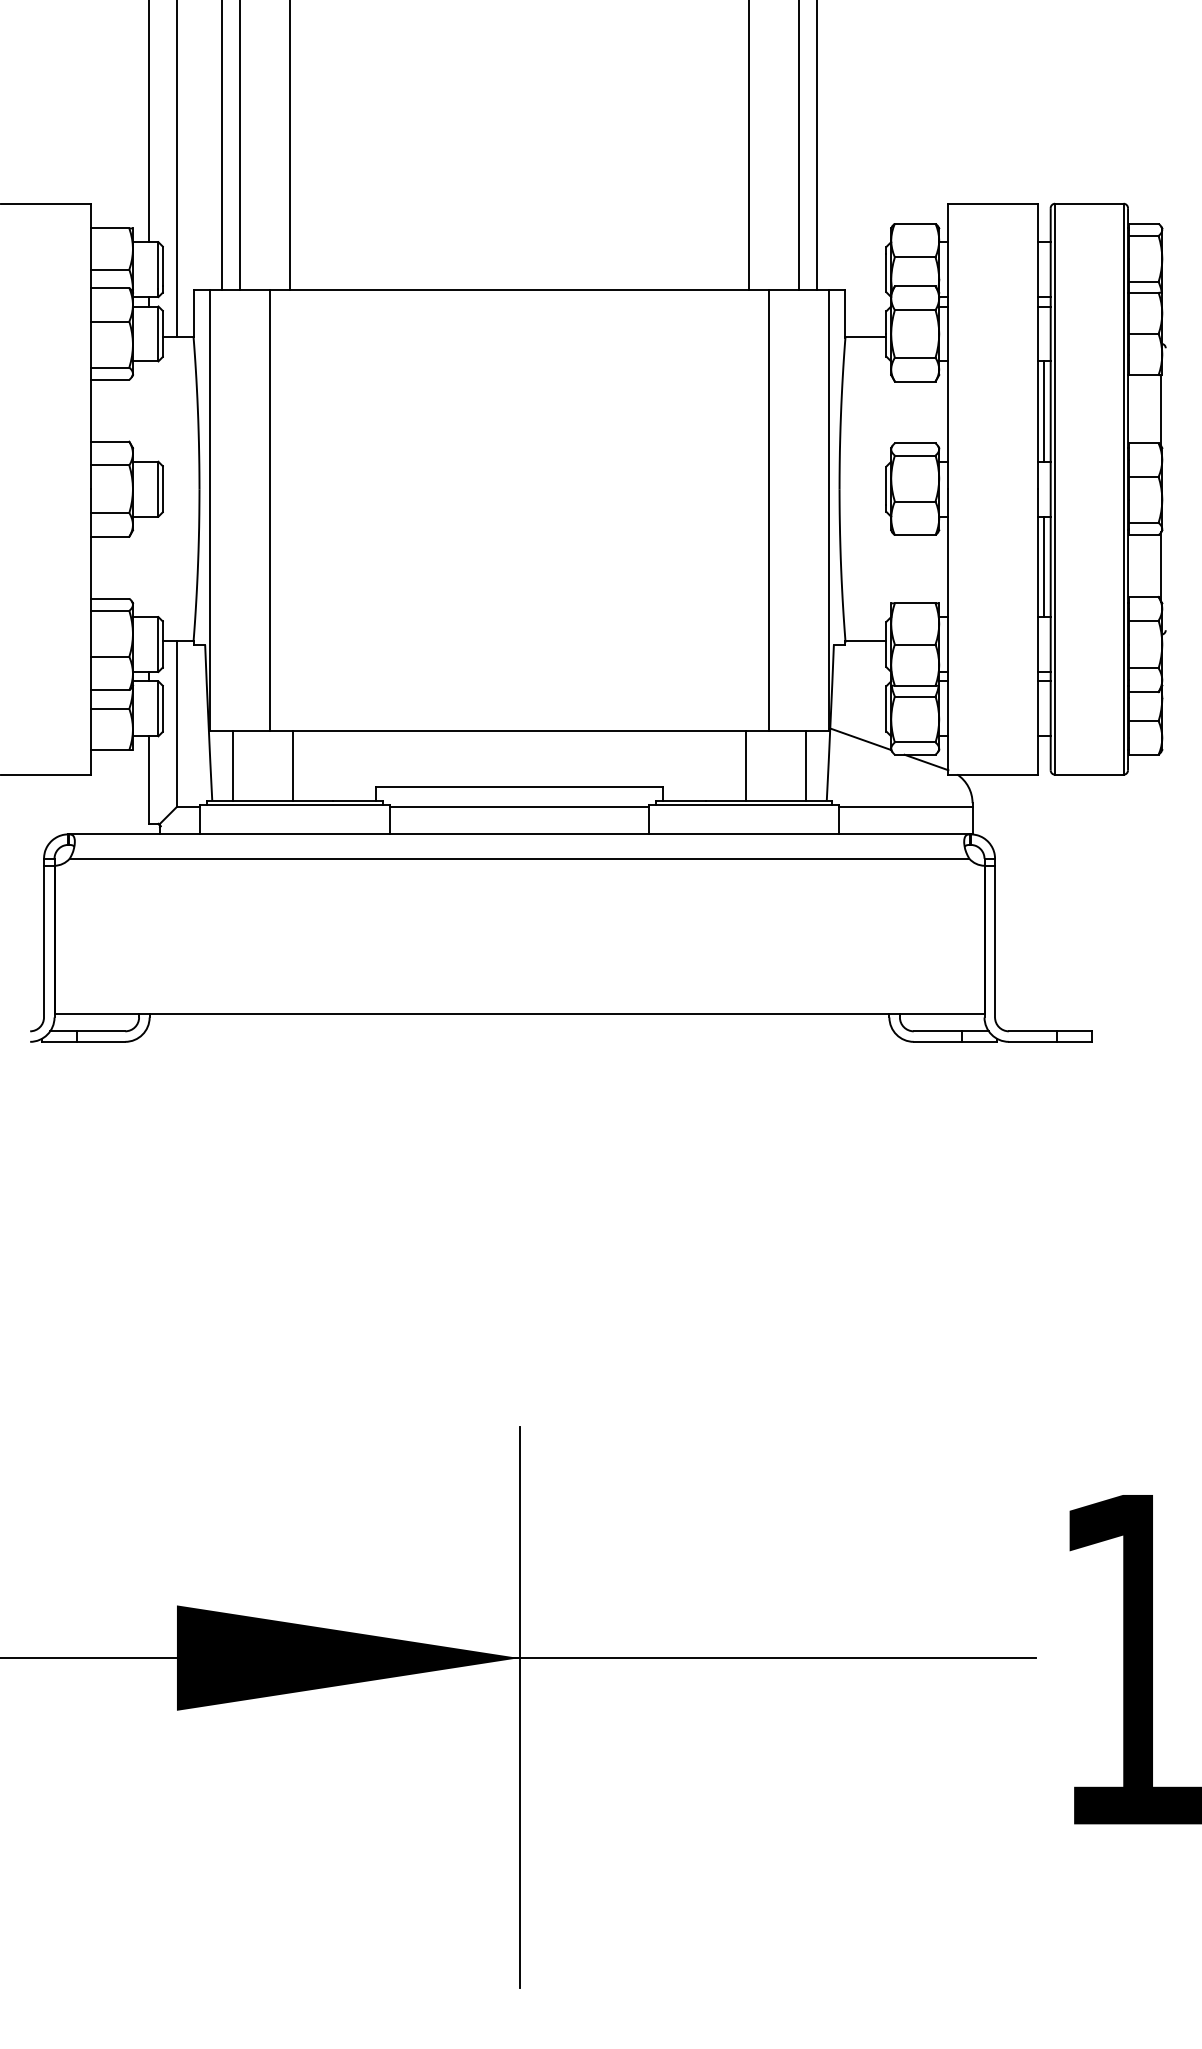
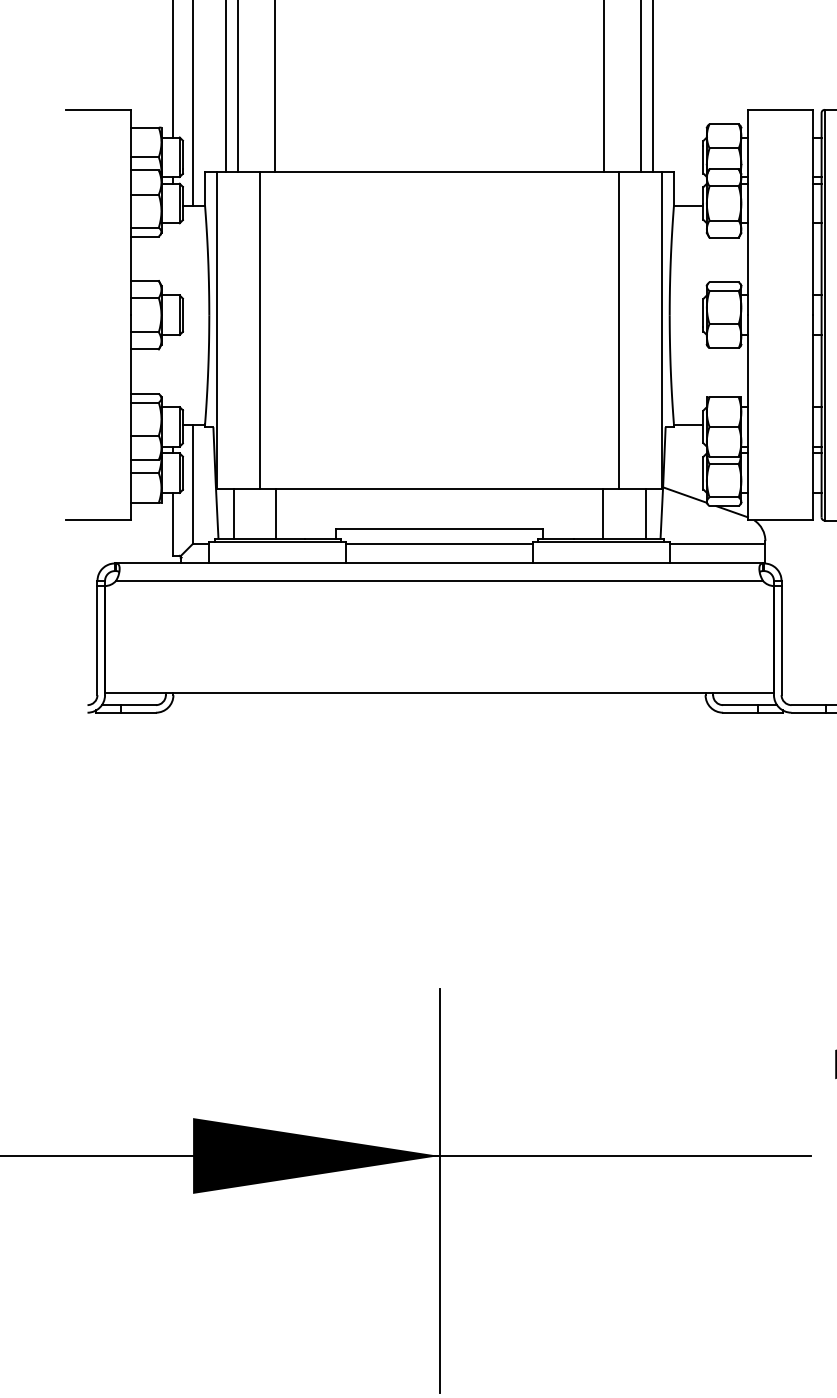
line: (1043, 411) -> (816, 259), removed
line: (1043, 566) -> (816, 370), removed

